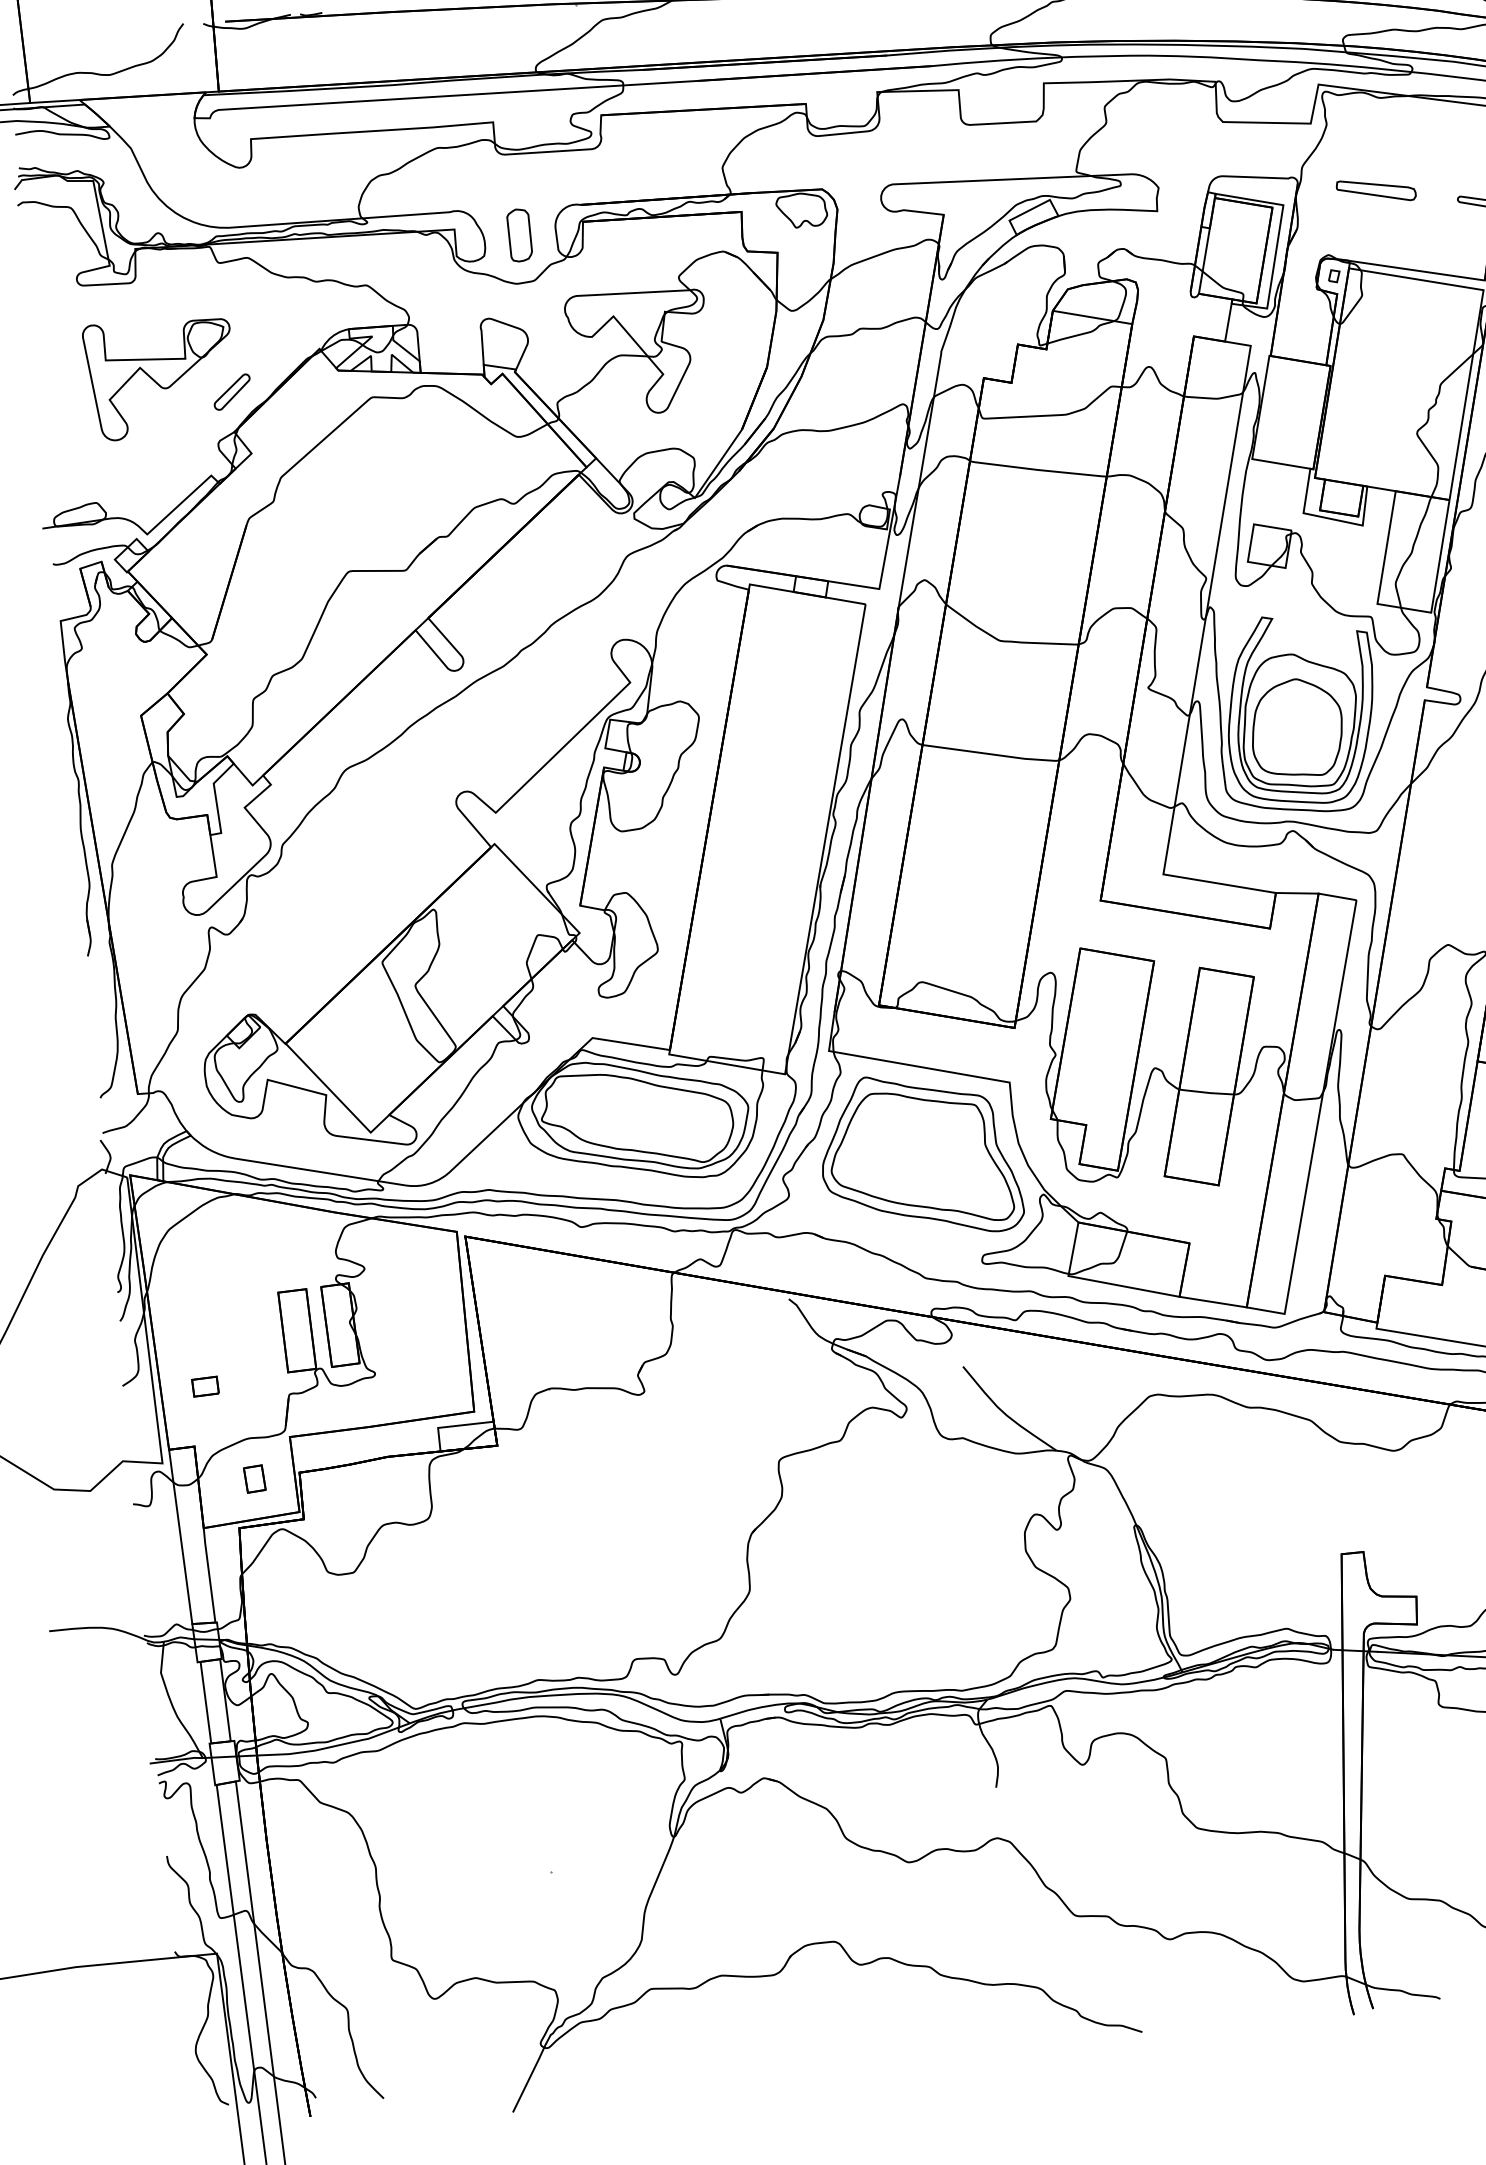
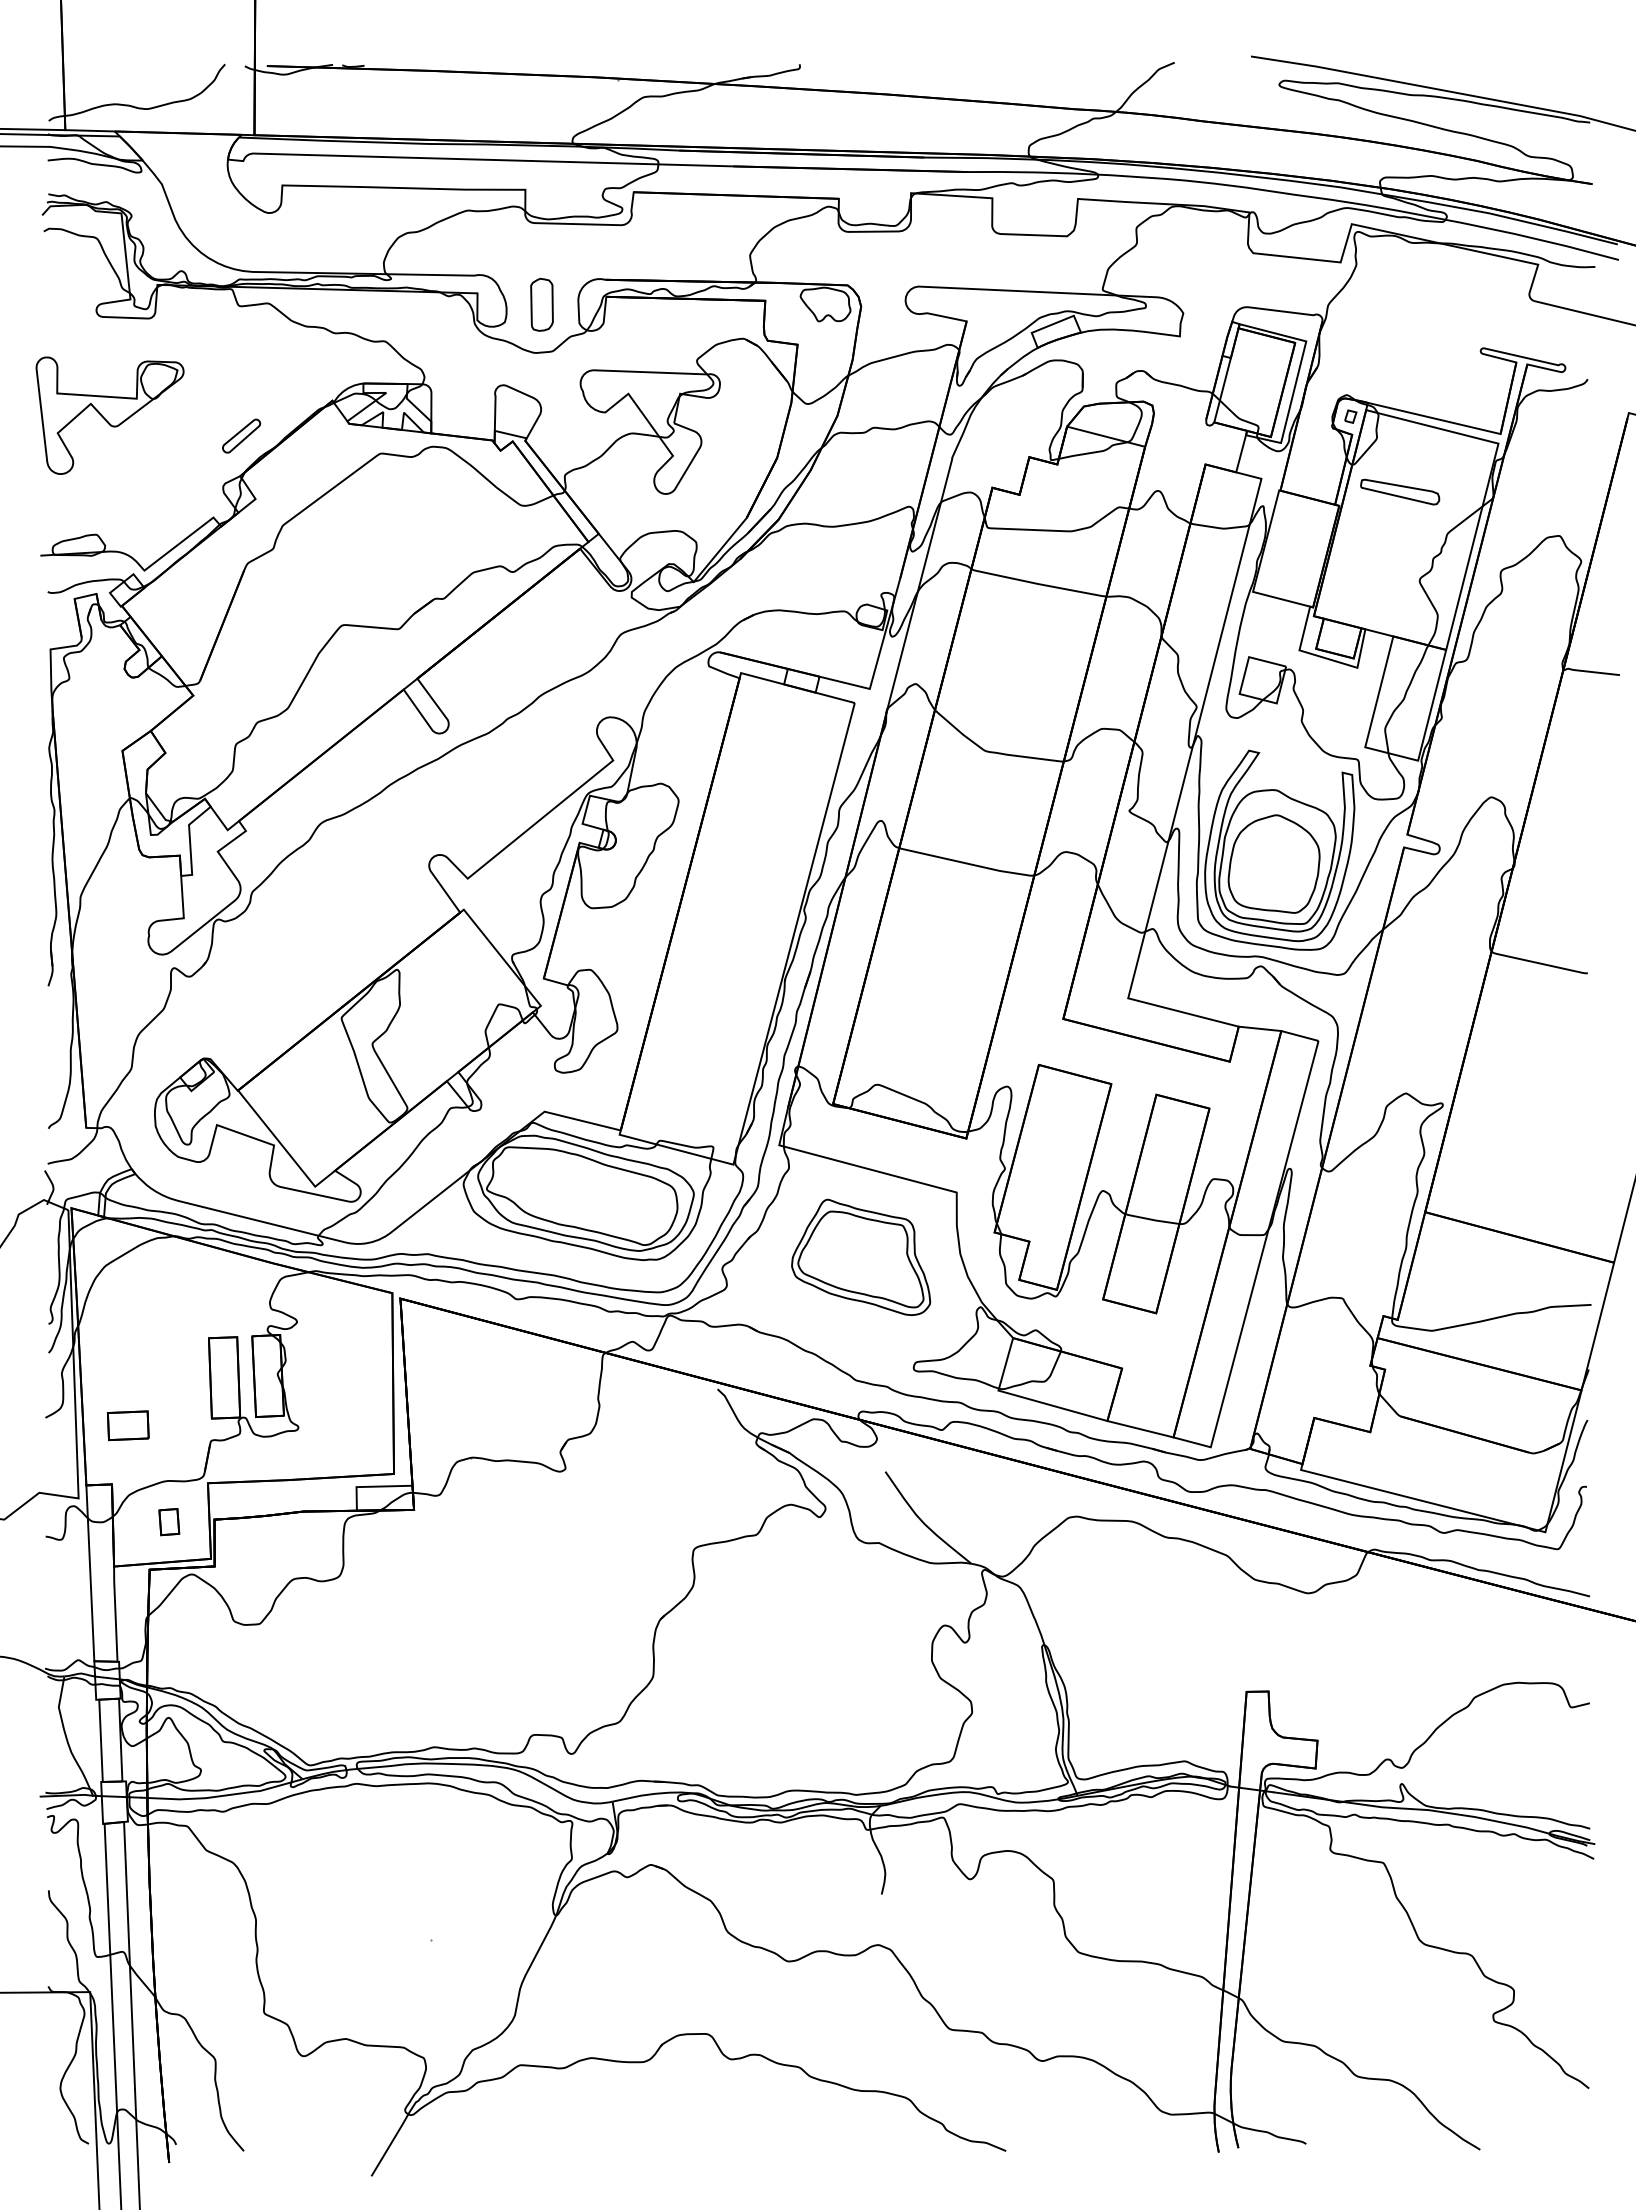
part: (1376, 190) -> (1400, 491), moved
part: (159, 377) -> (109, 415), moved
part: (919, 1155) -> (860, 1257), size x0.7
part: (204, 1386) -> (127, 1425), size x1.6

